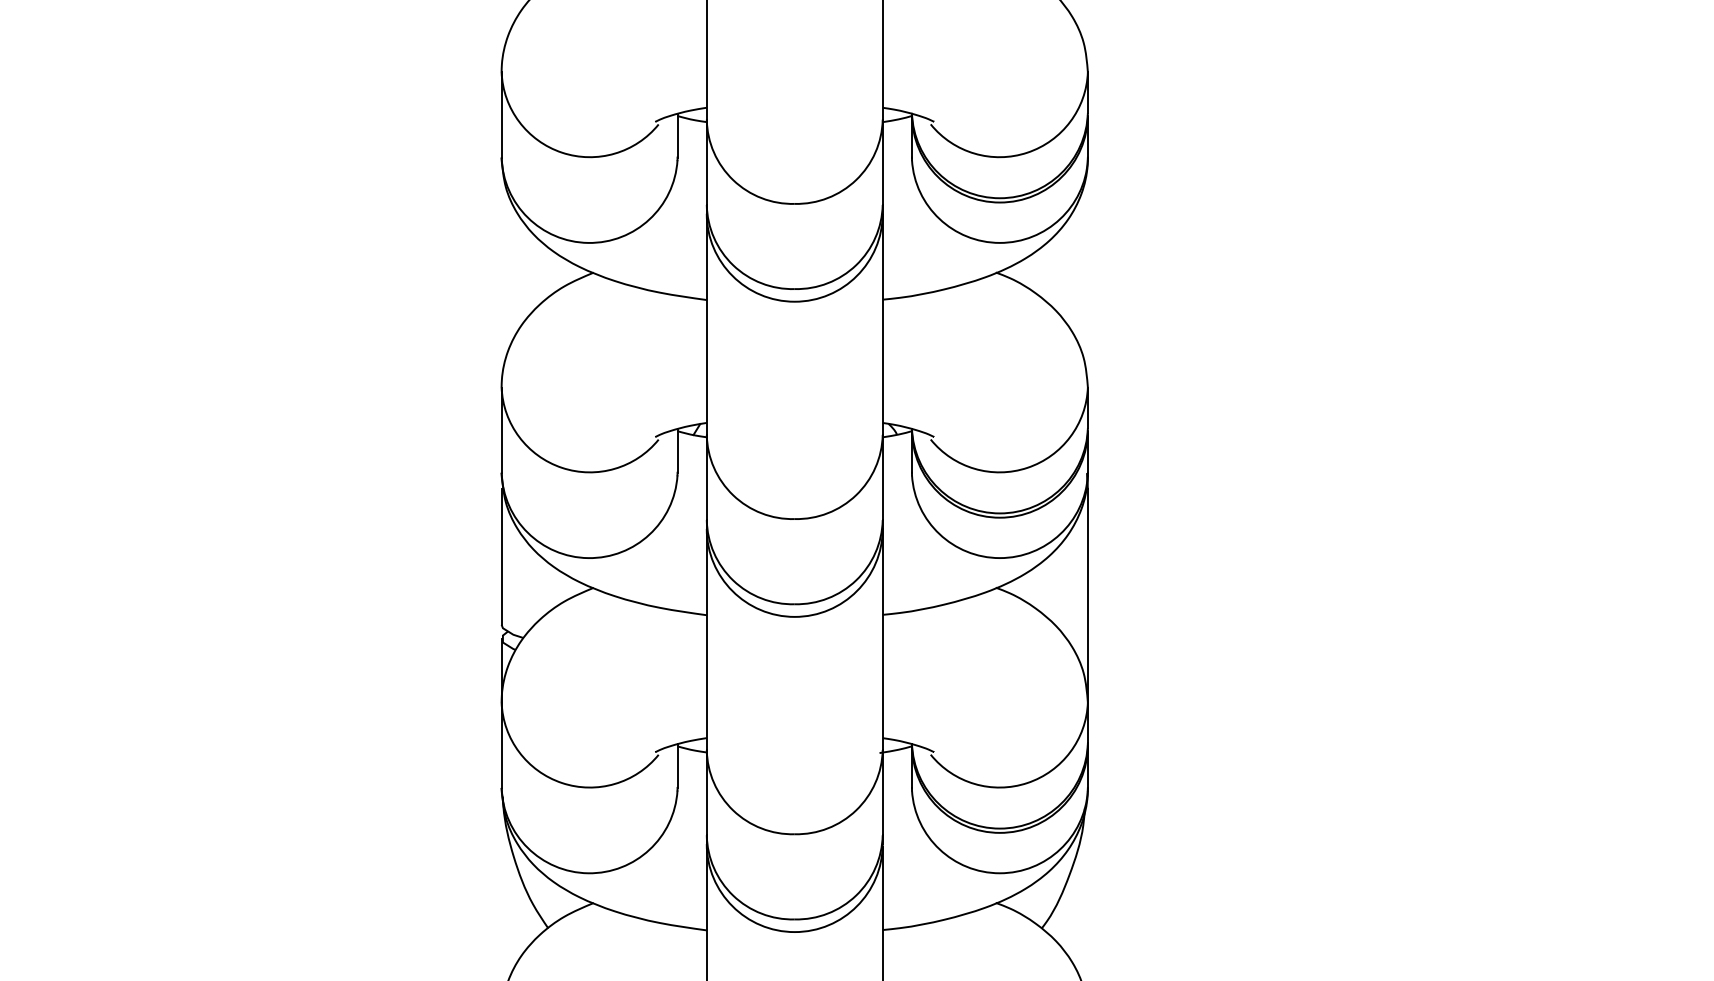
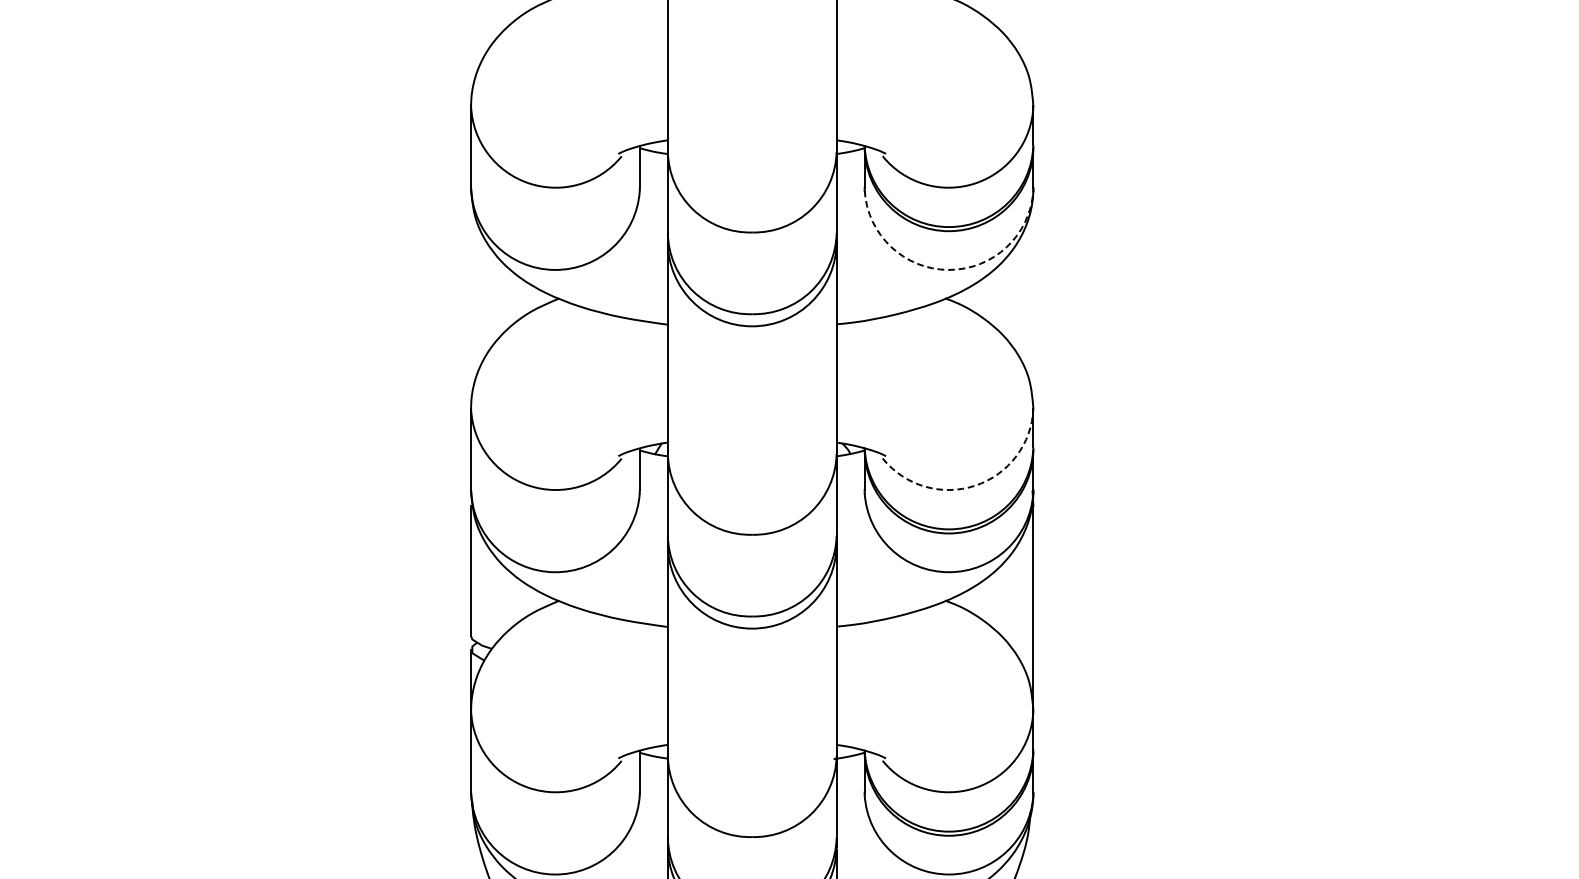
arc: (999, 242) -> (948, 269), solid -> dashed
arc: (1027, 467) -> (975, 485), solid -> dashed

